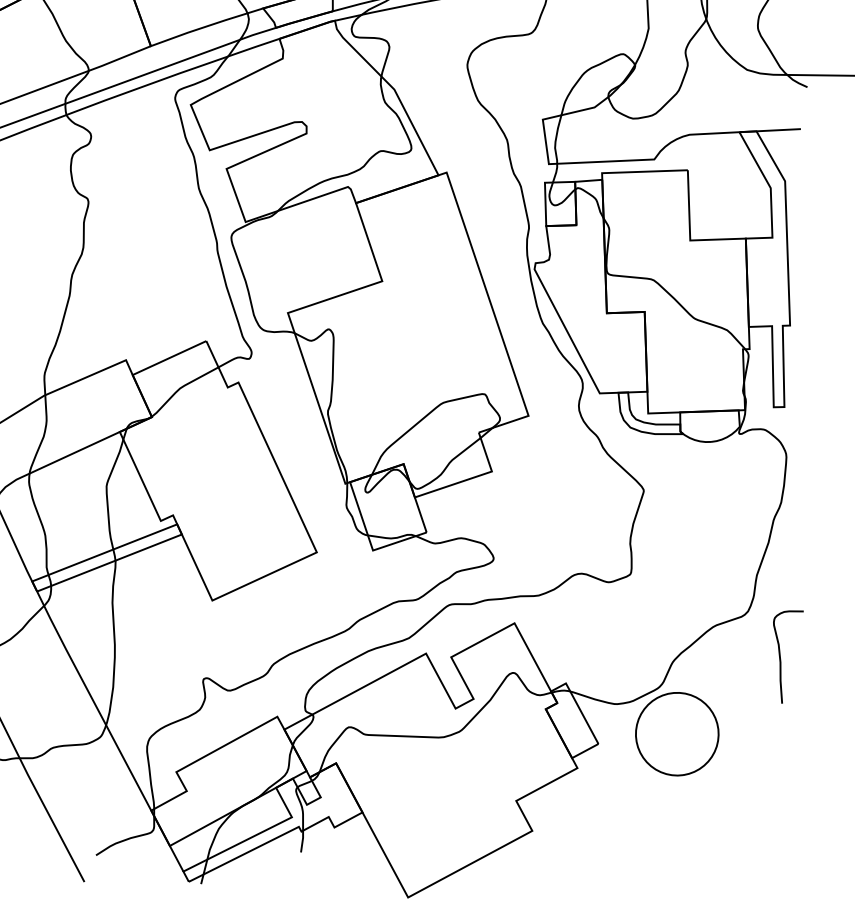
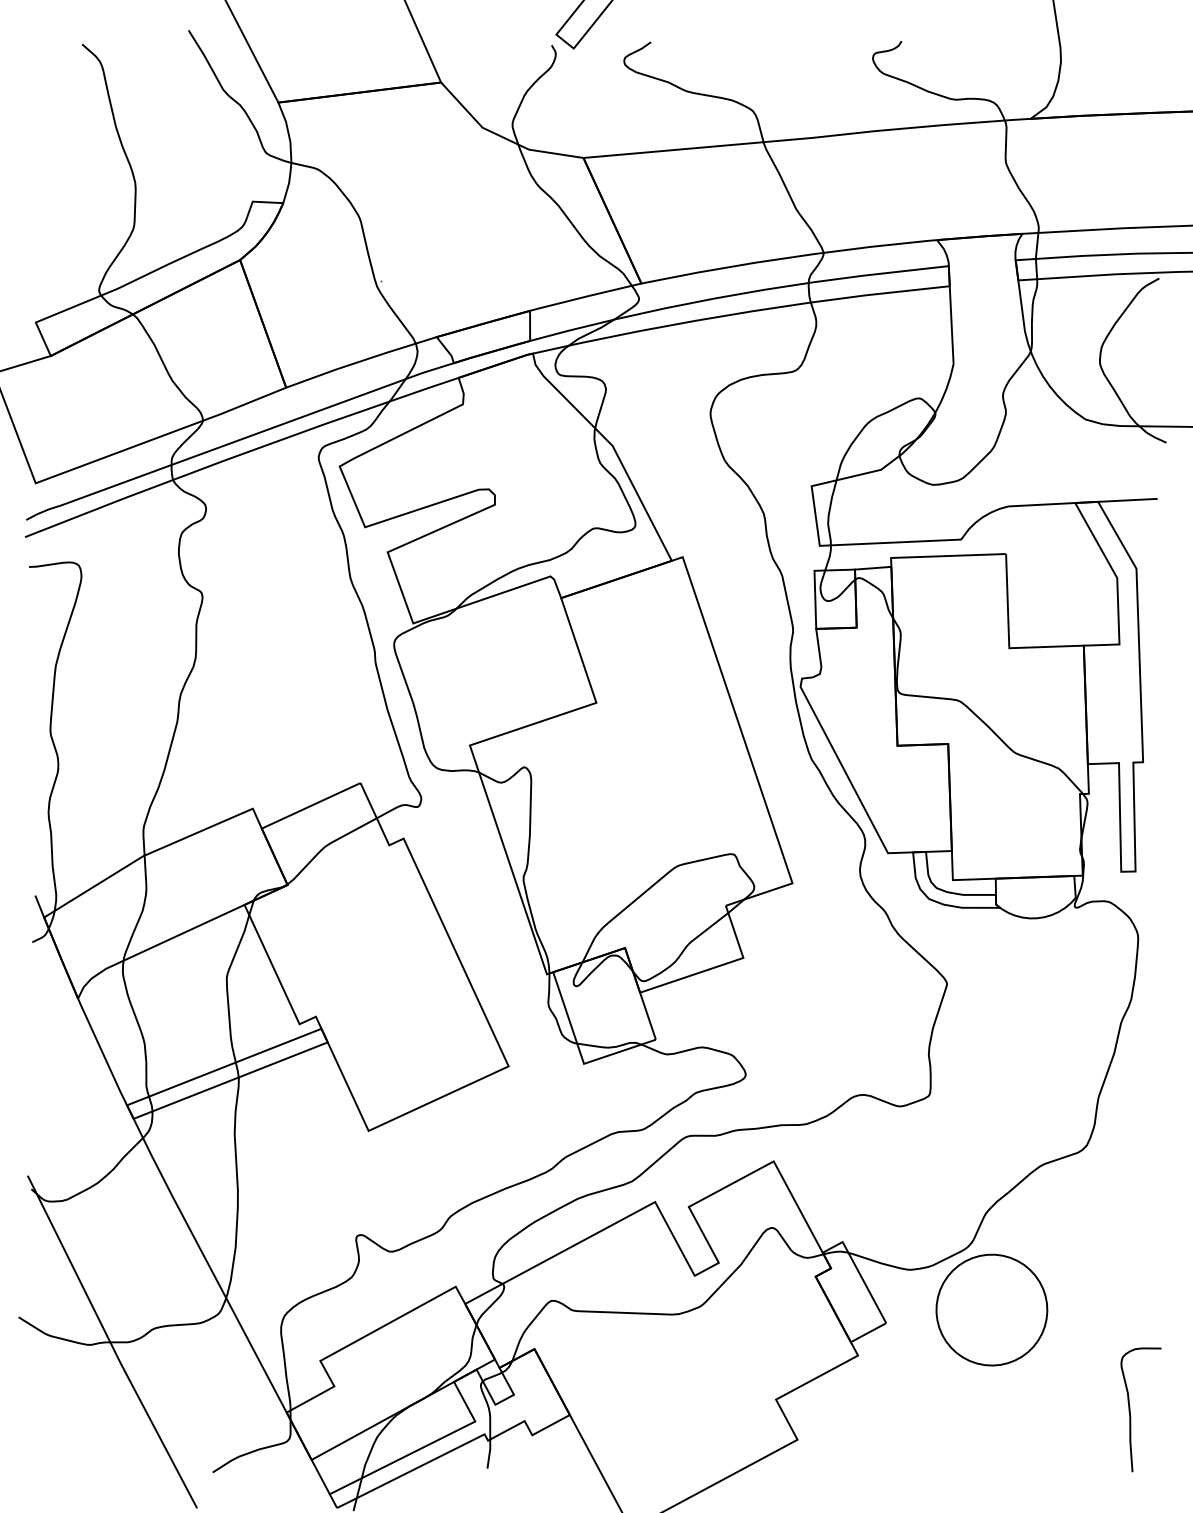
curve: (780, 656) -> (1130, 1409), moved

